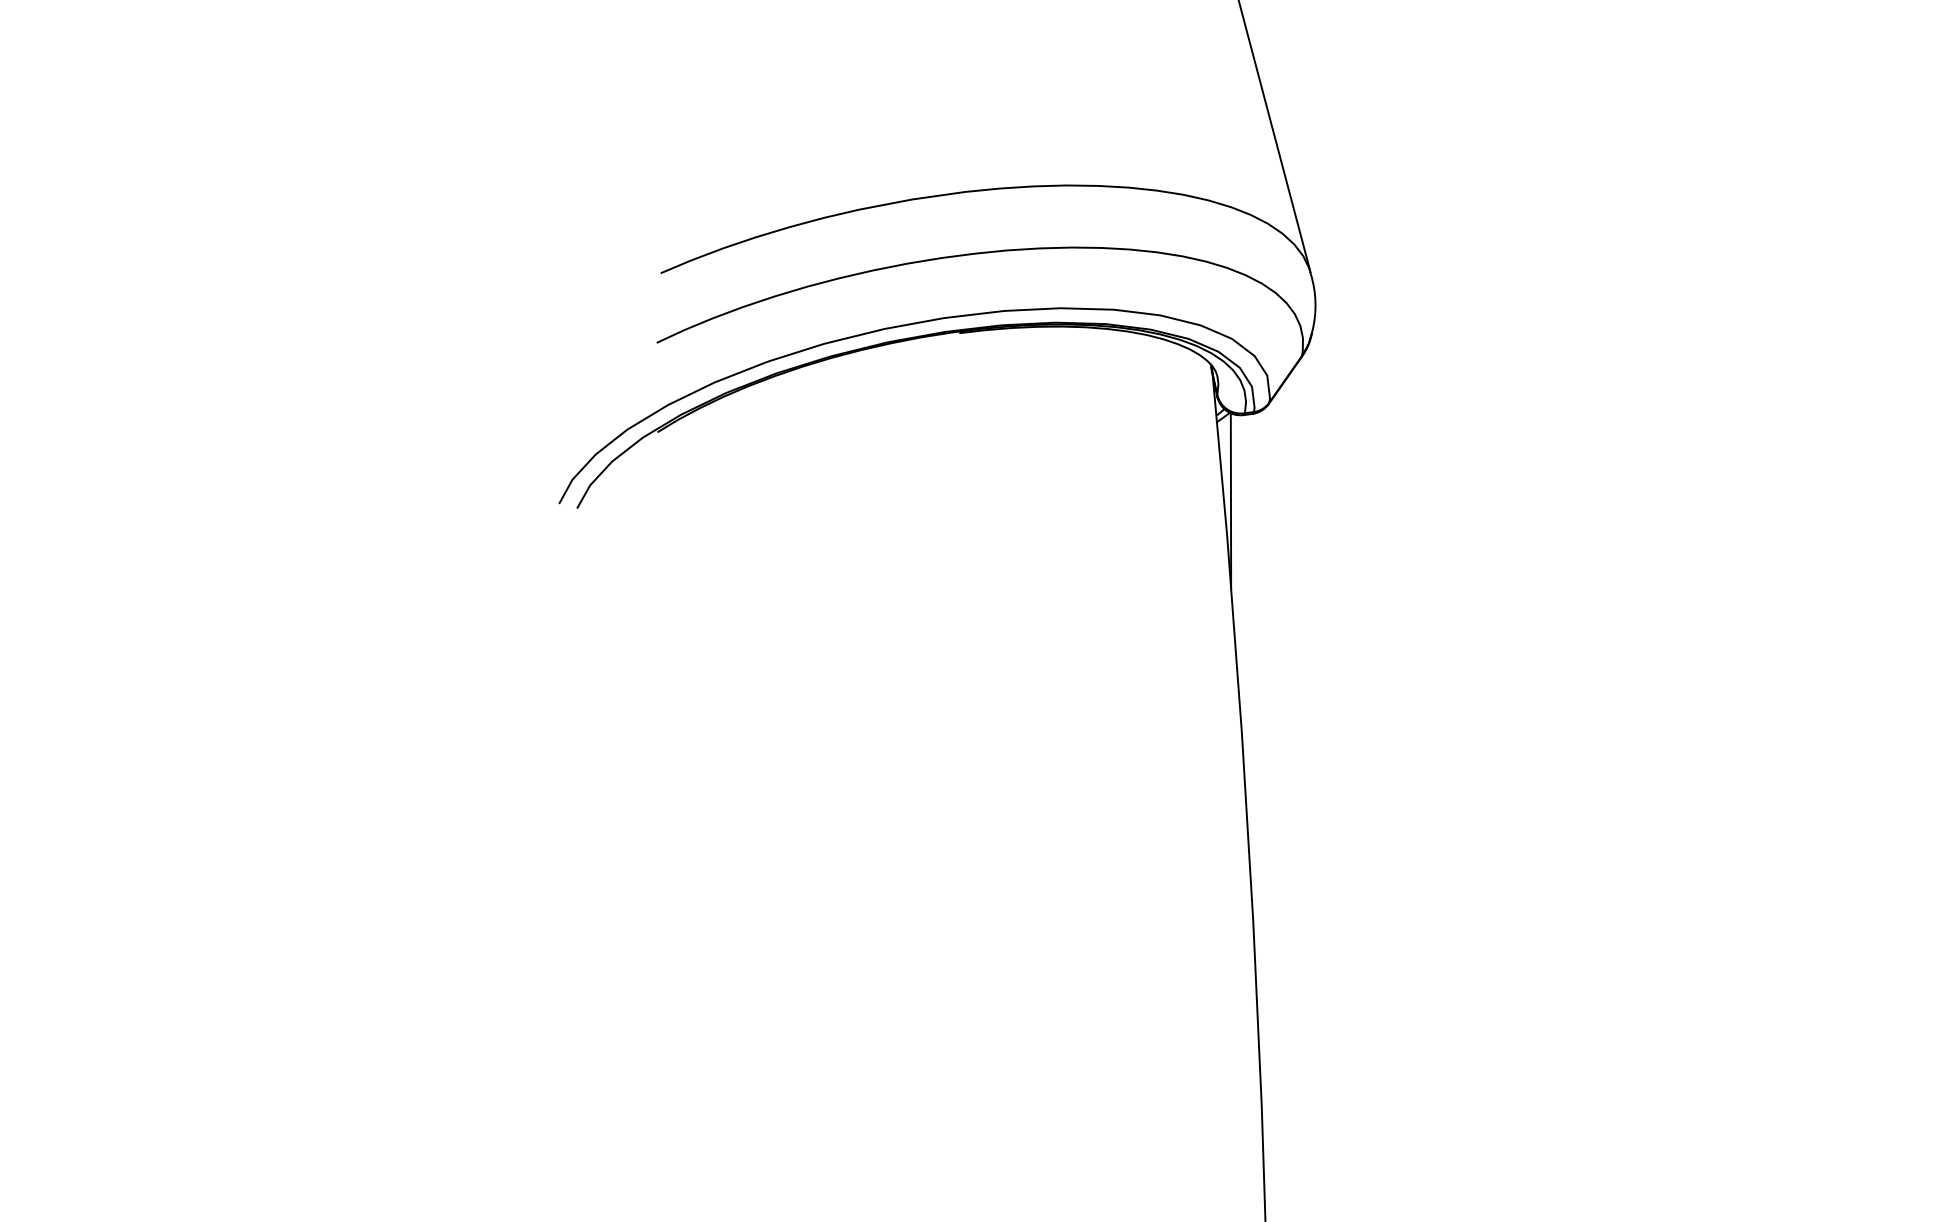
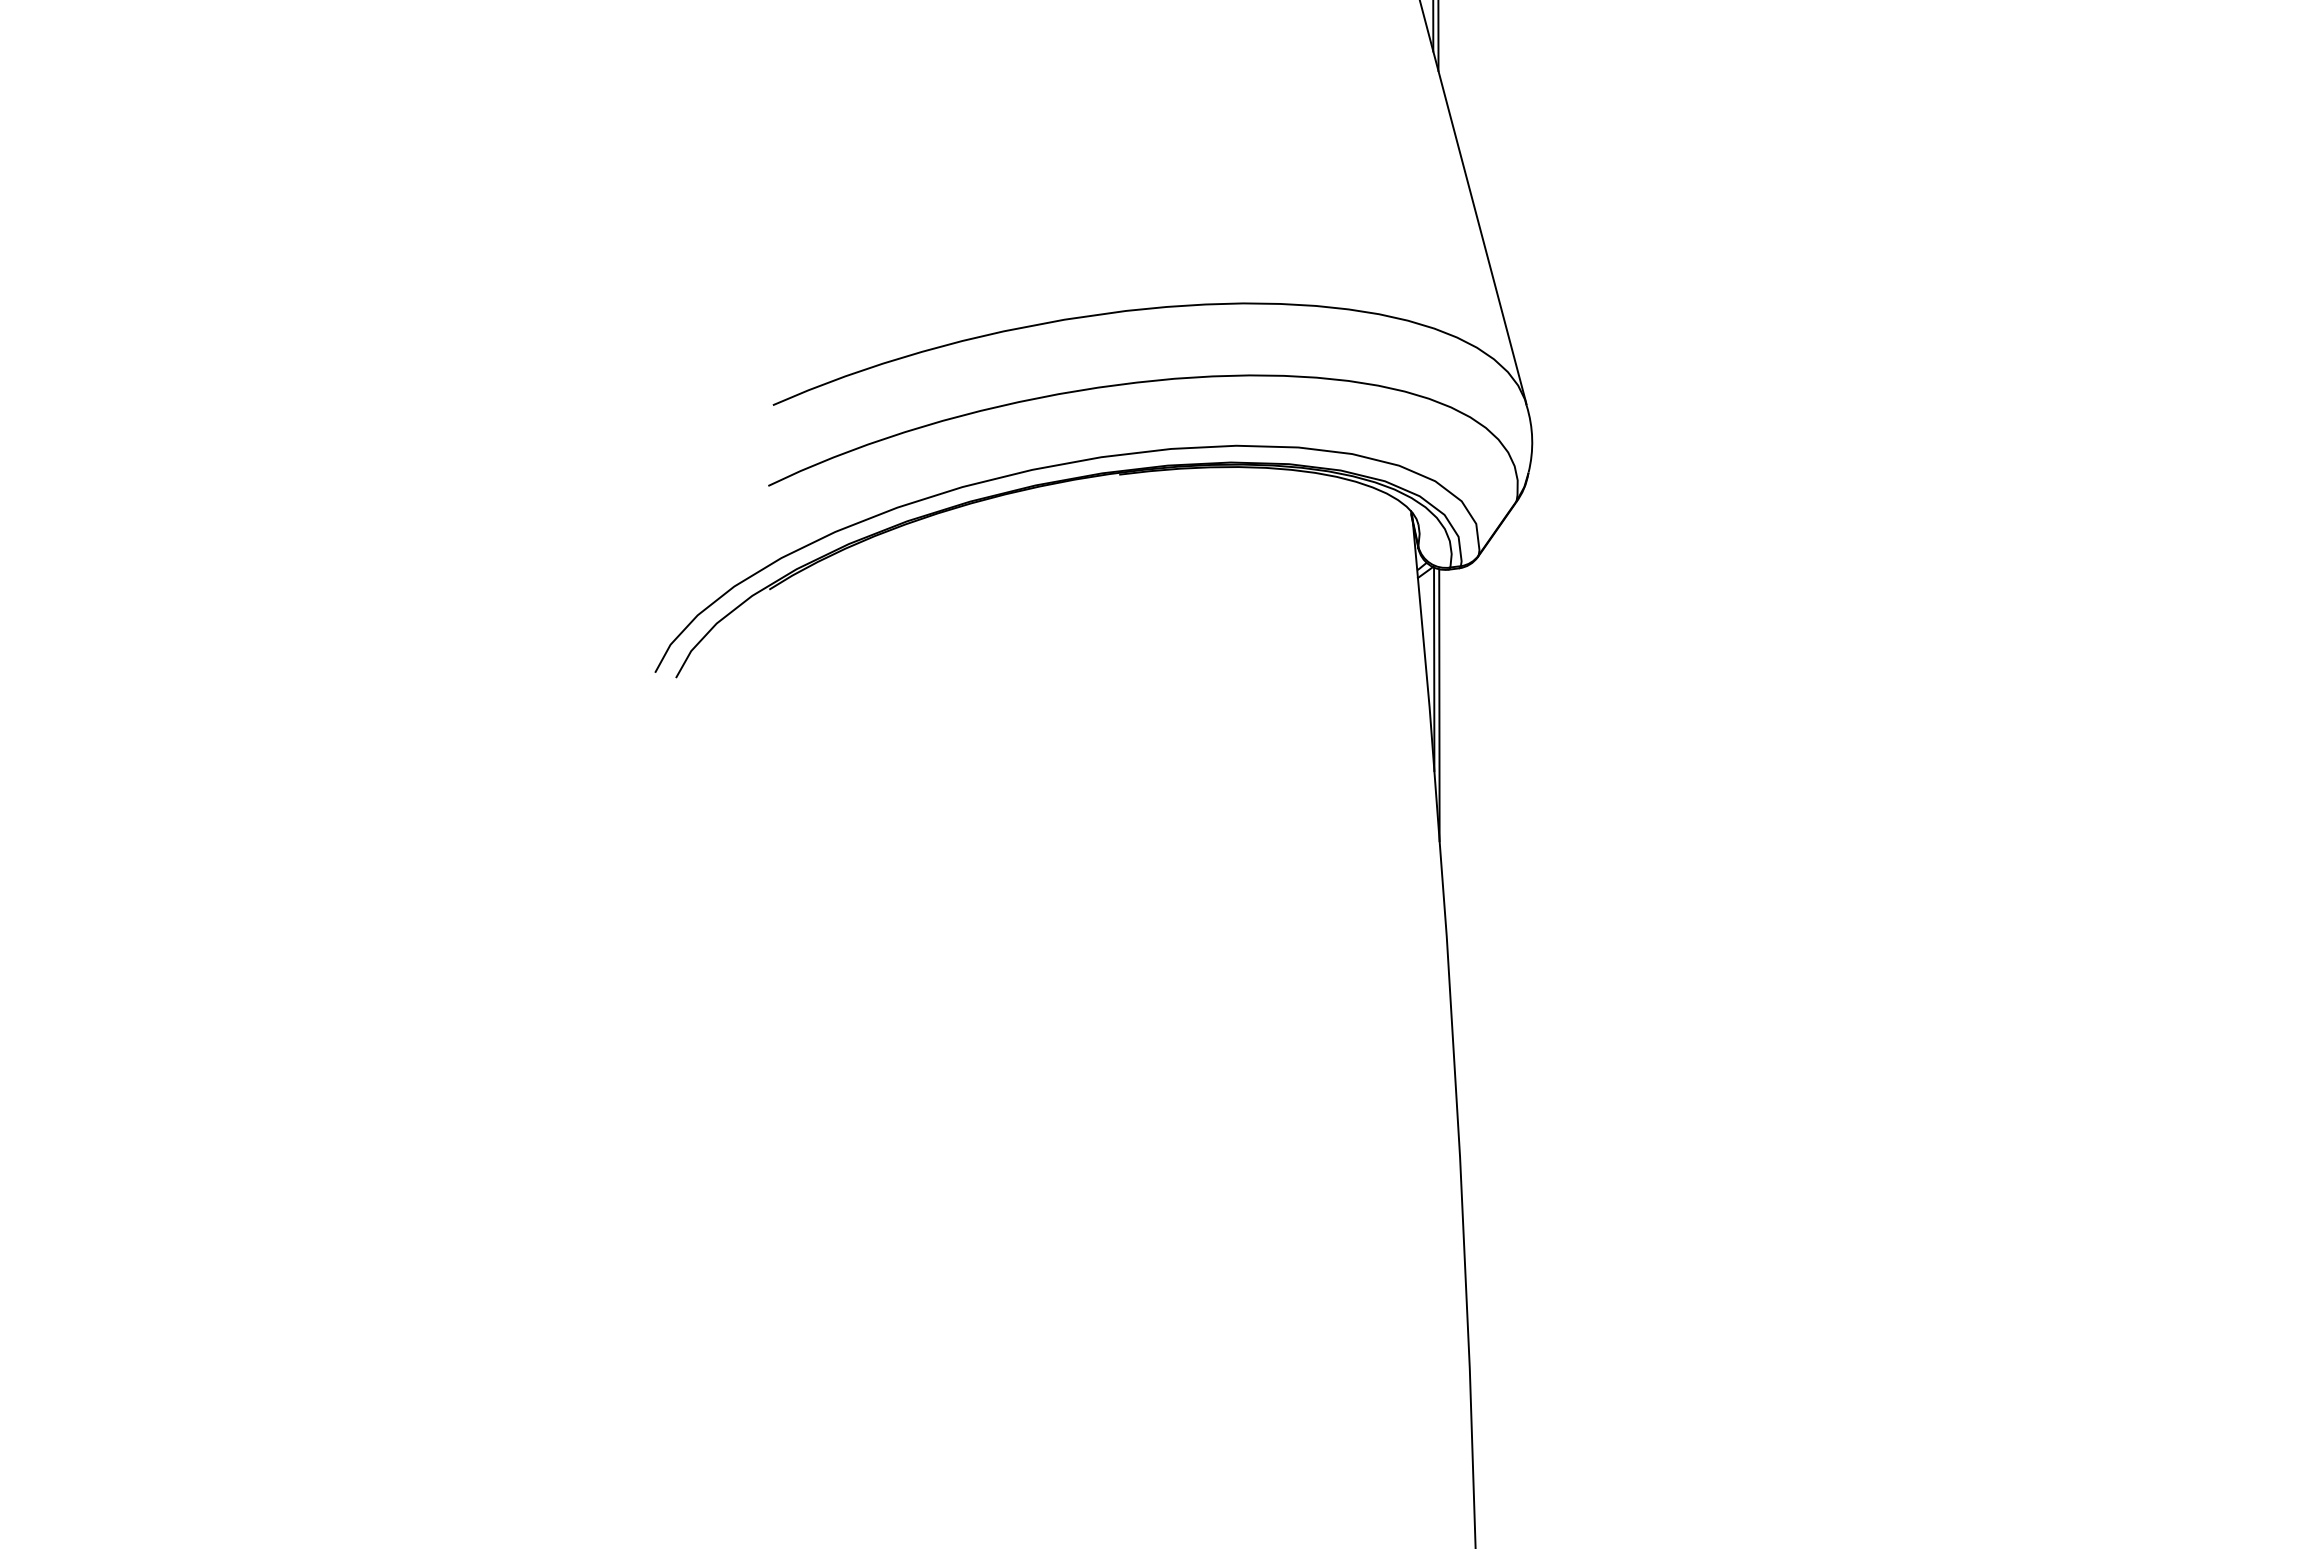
line: (1235, 532) -> (1439, 705), added

